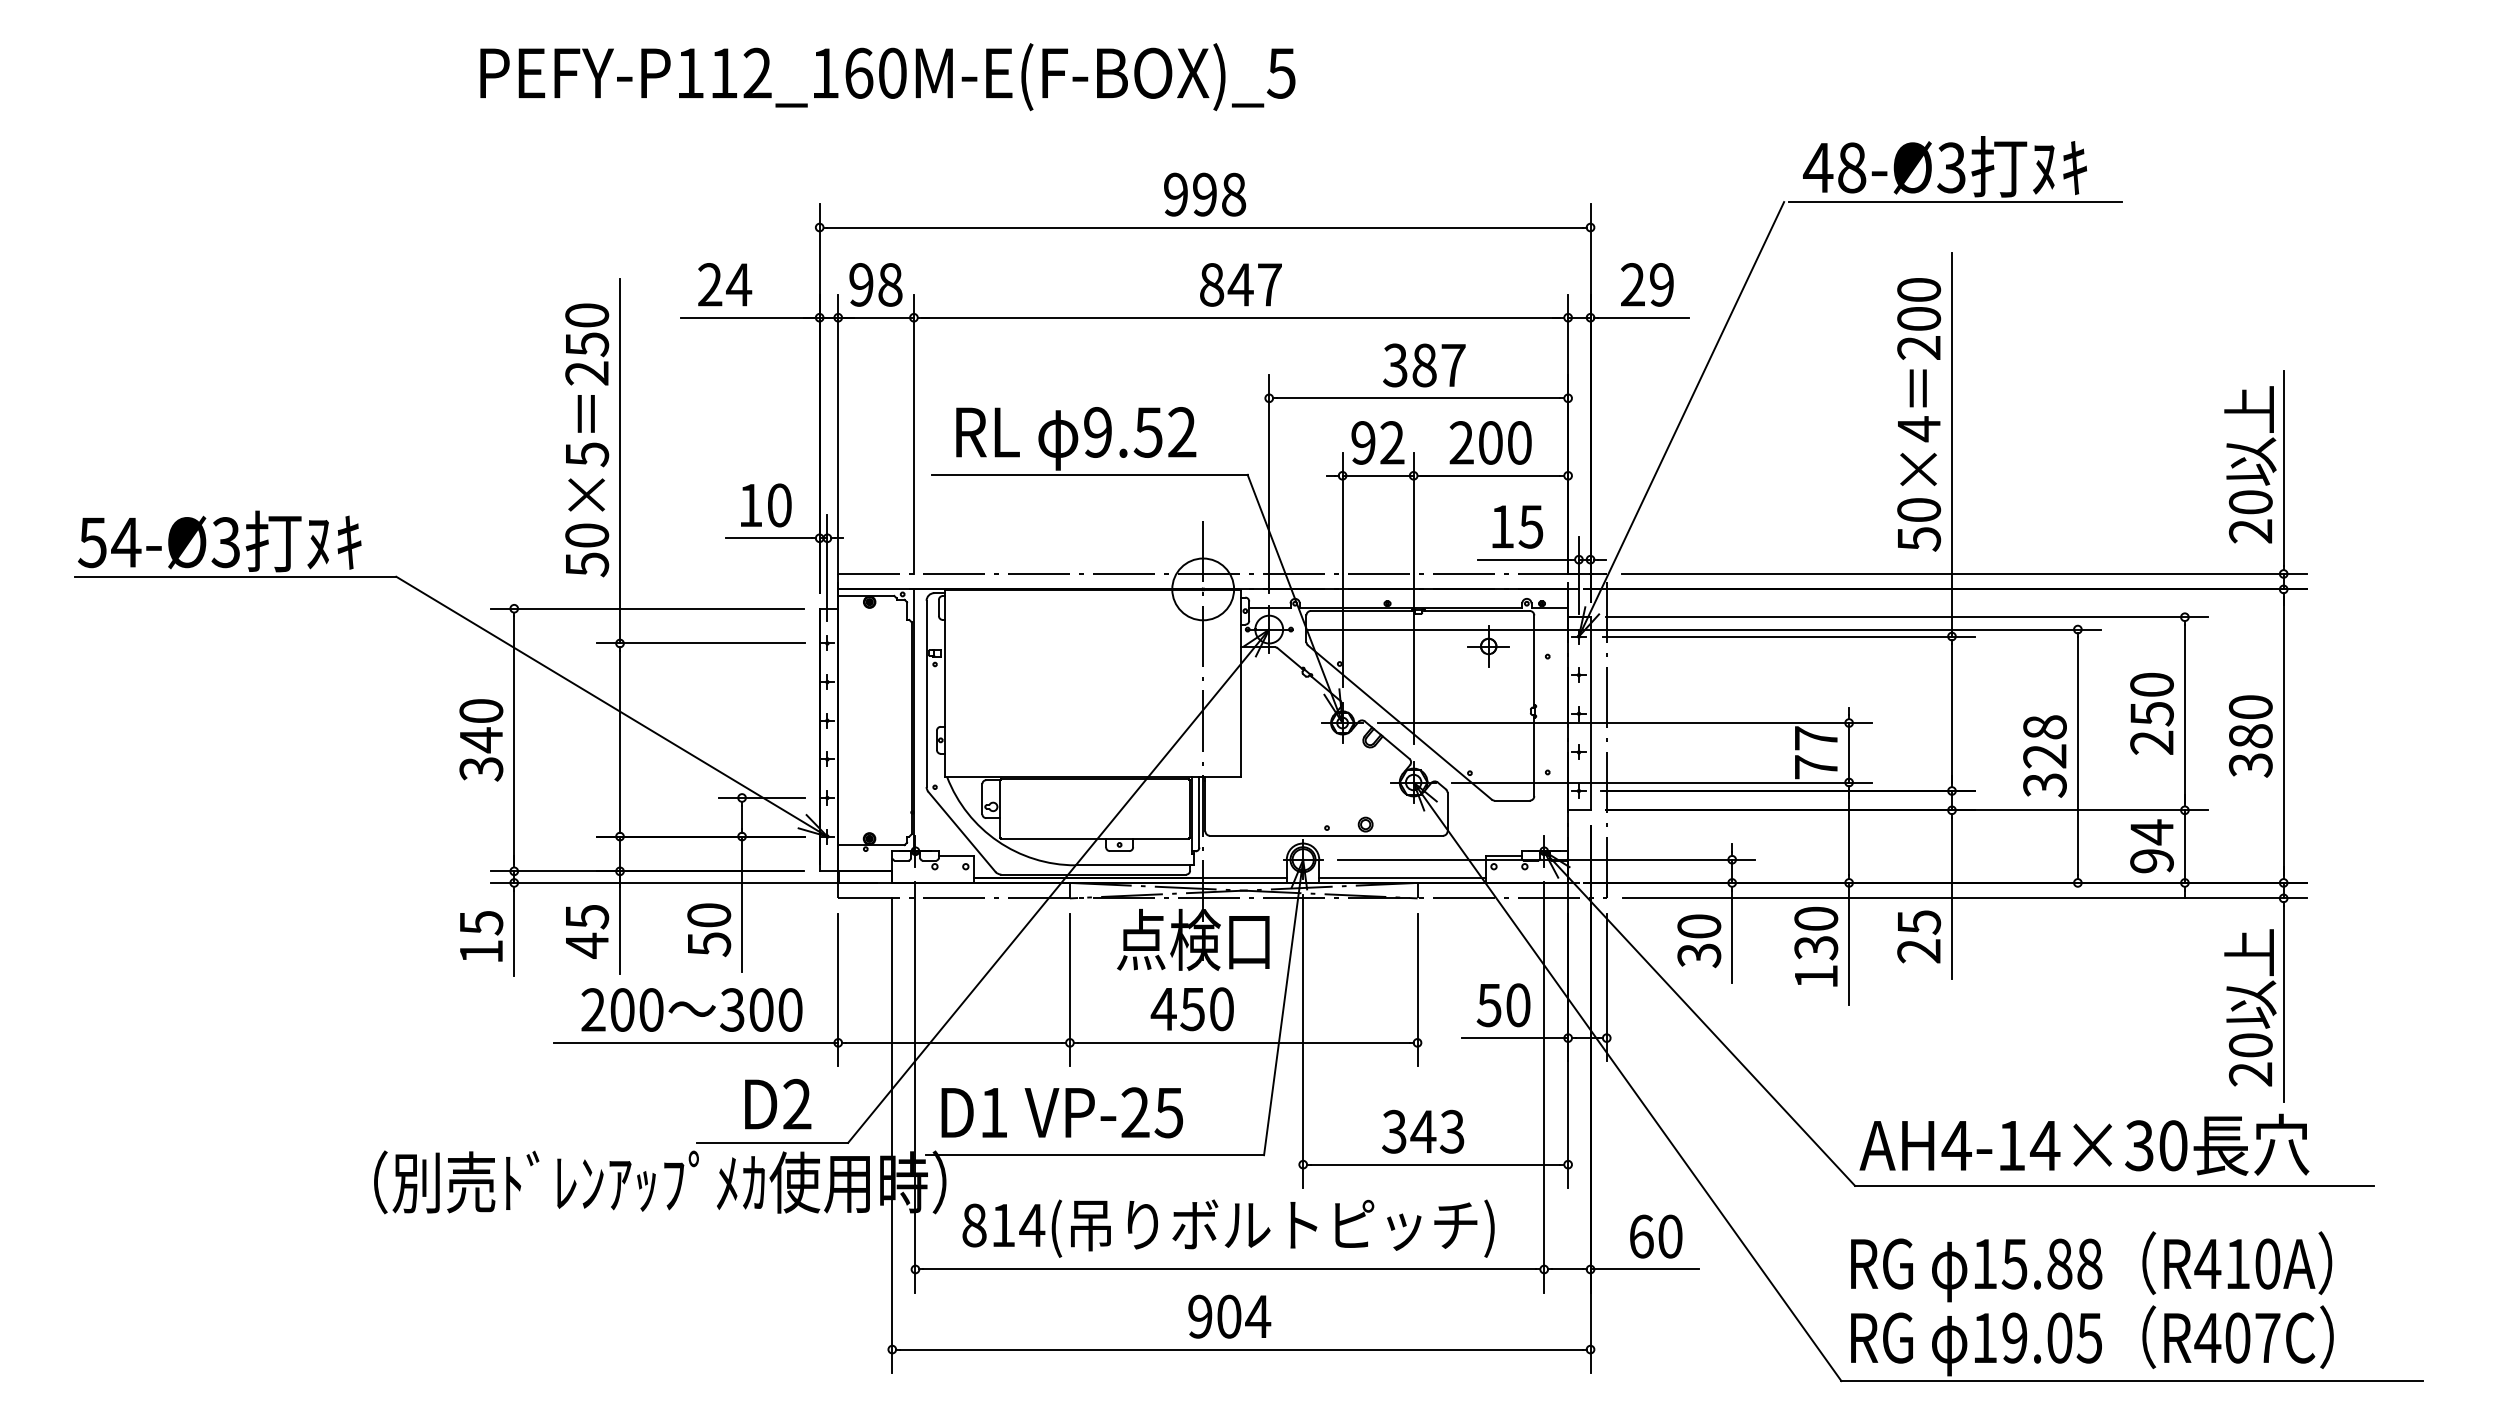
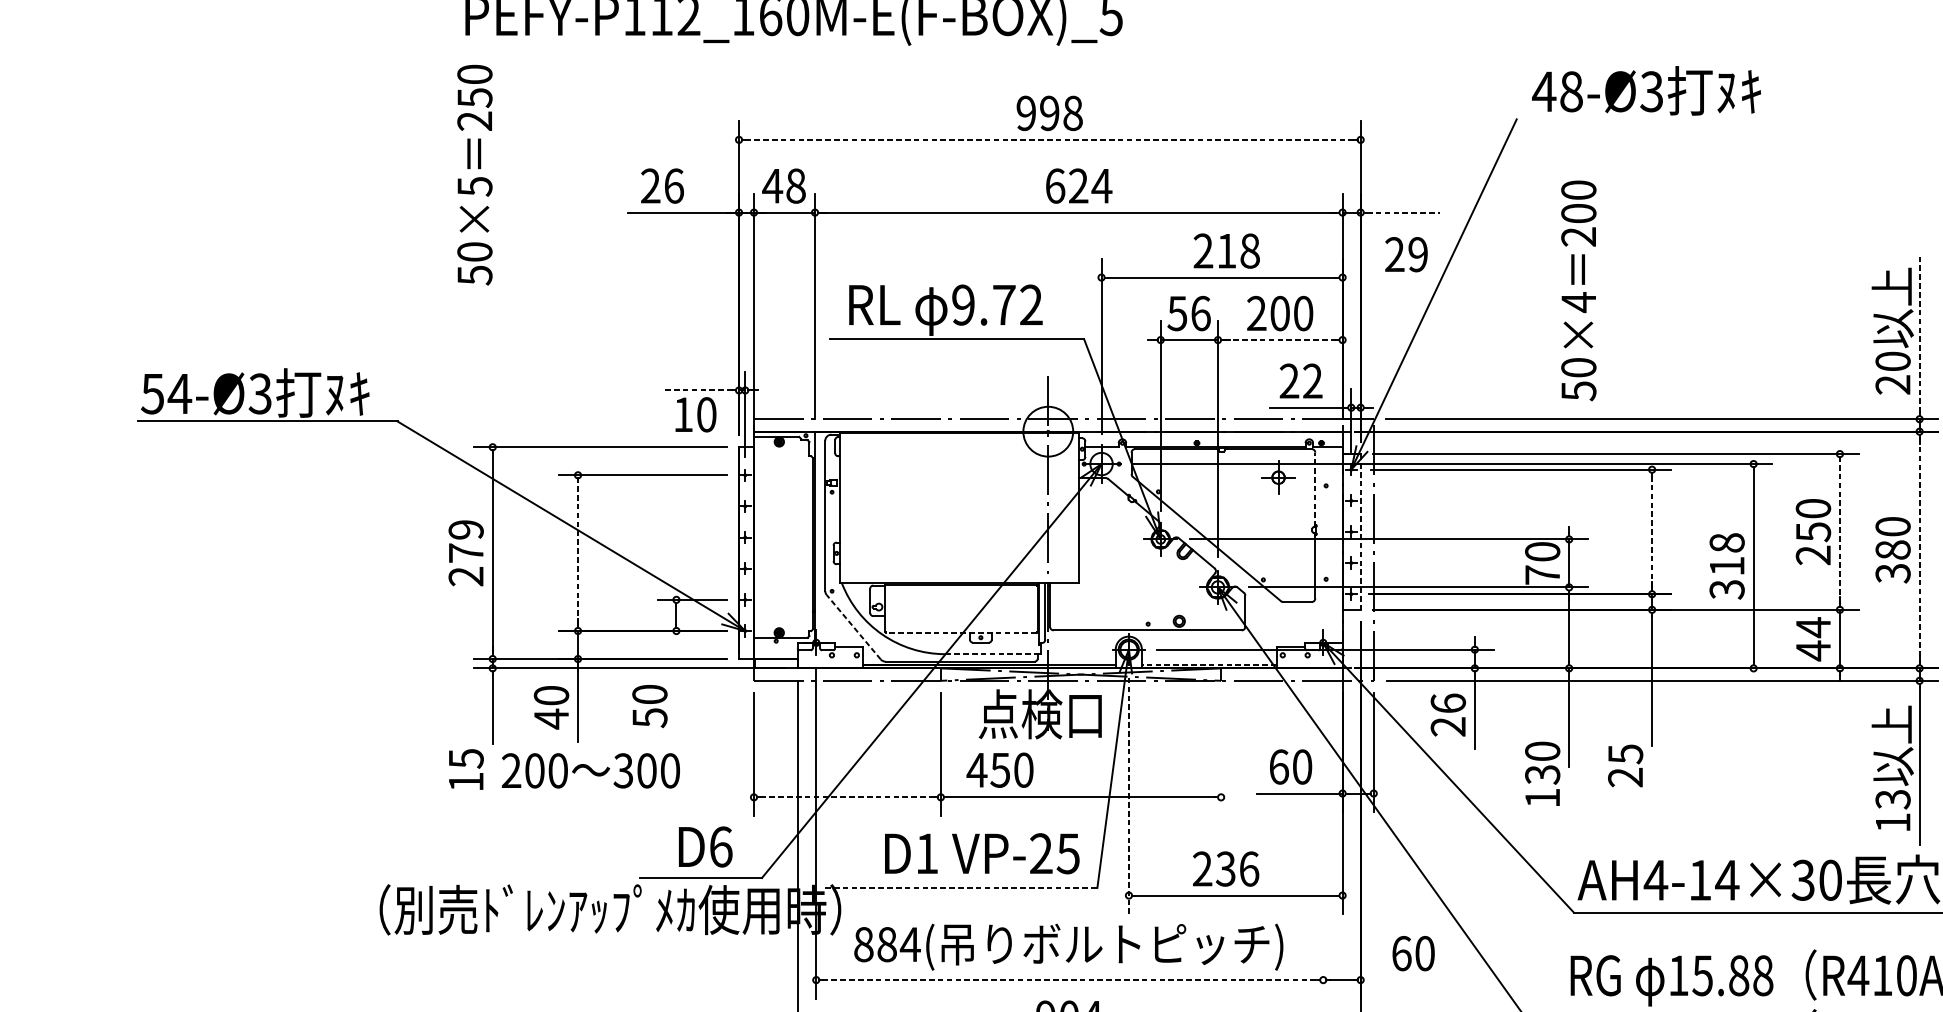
line: (1955, 202) -> (1654, 119), removed
line: (1205, 227) -> (1050, 139), solid -> dashed
text: (739, 284) -> (674, 185), 24 -> 26
text: (861, 284) -> (772, 185), 98 -> 48
text: (1241, 284) -> (1079, 185), 847 -> 624
text: (1647, 284) -> (1406, 254), moved
line: (1644, 317) -> (1404, 212), solid -> dashed
text: (1424, 365) -> (1226, 251), 387 -> 218
text: (1919, 414) -> (1579, 290), moved
text: (1147, 432) -> (1003, 305), 9.52 -> 9.72
text: (587, 440) -> (475, 175), moved
text: (1377, 442) -> (1188, 313), 92 -> 56
line: (1951, 444) -> (1651, 314), removed
line: (620, 460) -> (578, 327), removed
line: (2283, 468) -> (1919, 334), solid -> dashed
line: (1490, 475) -> (1279, 339), solid -> dashed
text: (766, 505) -> (696, 414), moved
text: (1516, 526) -> (1300, 380), 15 -> 22
line: (769, 538) -> (698, 390), solid -> dashed
line: (1534, 660) -> (1315, 489), solid -> dashed
line: (1590, 713) -> (1360, 531), solid -> dashed
line: (1951, 713) -> (1651, 531), solid -> dashed
line: (2184, 713) -> (1839, 531), solid -> dashed
line: (2283, 736) -> (1919, 550), solid -> dashed
text: (1816, 738) -> (1542, 551), 77 -> 70
text: (481, 740) -> (466, 553), 340 -> 279
line: (620, 740) -> (578, 553), solid -> dashed
text: (2044, 756) -> (1726, 566), 328 -> 318
line: (961, 831) -> (853, 626), solid -> dashed
line: (1095, 838) -> (961, 632), solid -> dashed
text: (2151, 861) -> (1813, 651), 94 -> 44
line: (1134, 865) -> (992, 654), solid -> dashed
line: (1402, 878) -> (1209, 664), solid -> dashed
line: (742, 904) -> (676, 685), removed
text: (587, 916) -> (551, 695), 45 -> 40
text: (481, 936) -> (466, 769), moved
text: (1919, 936) -> (1625, 765), moved
text: (1699, 941) -> (1448, 715), 30 -> 26
text: (1816, 946) -> (1542, 773), moved
line: (1417, 989) -> (1221, 754), removed
text: (1488, 1005) -> (1278, 767), 50 -> 60
text: (691, 1009) -> (590, 770), moved
text: (1191, 1009) -> (999, 770), moved
line: (1303, 1041) -> (1129, 796), solid -> dashed
line: (695, 1042) -> (638, 797), removed
line: (953, 1042) -> (846, 797), solid -> dashed
text: (2250, 1059) -> (1892, 810), 20 -> 13
line: (1544, 1087) -> (1323, 833), removed
text: (797, 1103) -> (721, 846), D2 -> D6
text: (1061, 1112) -> (981, 853), moved
text: (1423, 1131) -> (1225, 868), 343 -> 236
line: (1095, 1155) -> (961, 888), solid -> dashed
text: (1003, 1225) -> (887, 944), 814( -> 884(
line: (1229, 1269) -> (1069, 980), solid -> dashed
line: (1644, 1269) -> (1404, 980), removed

